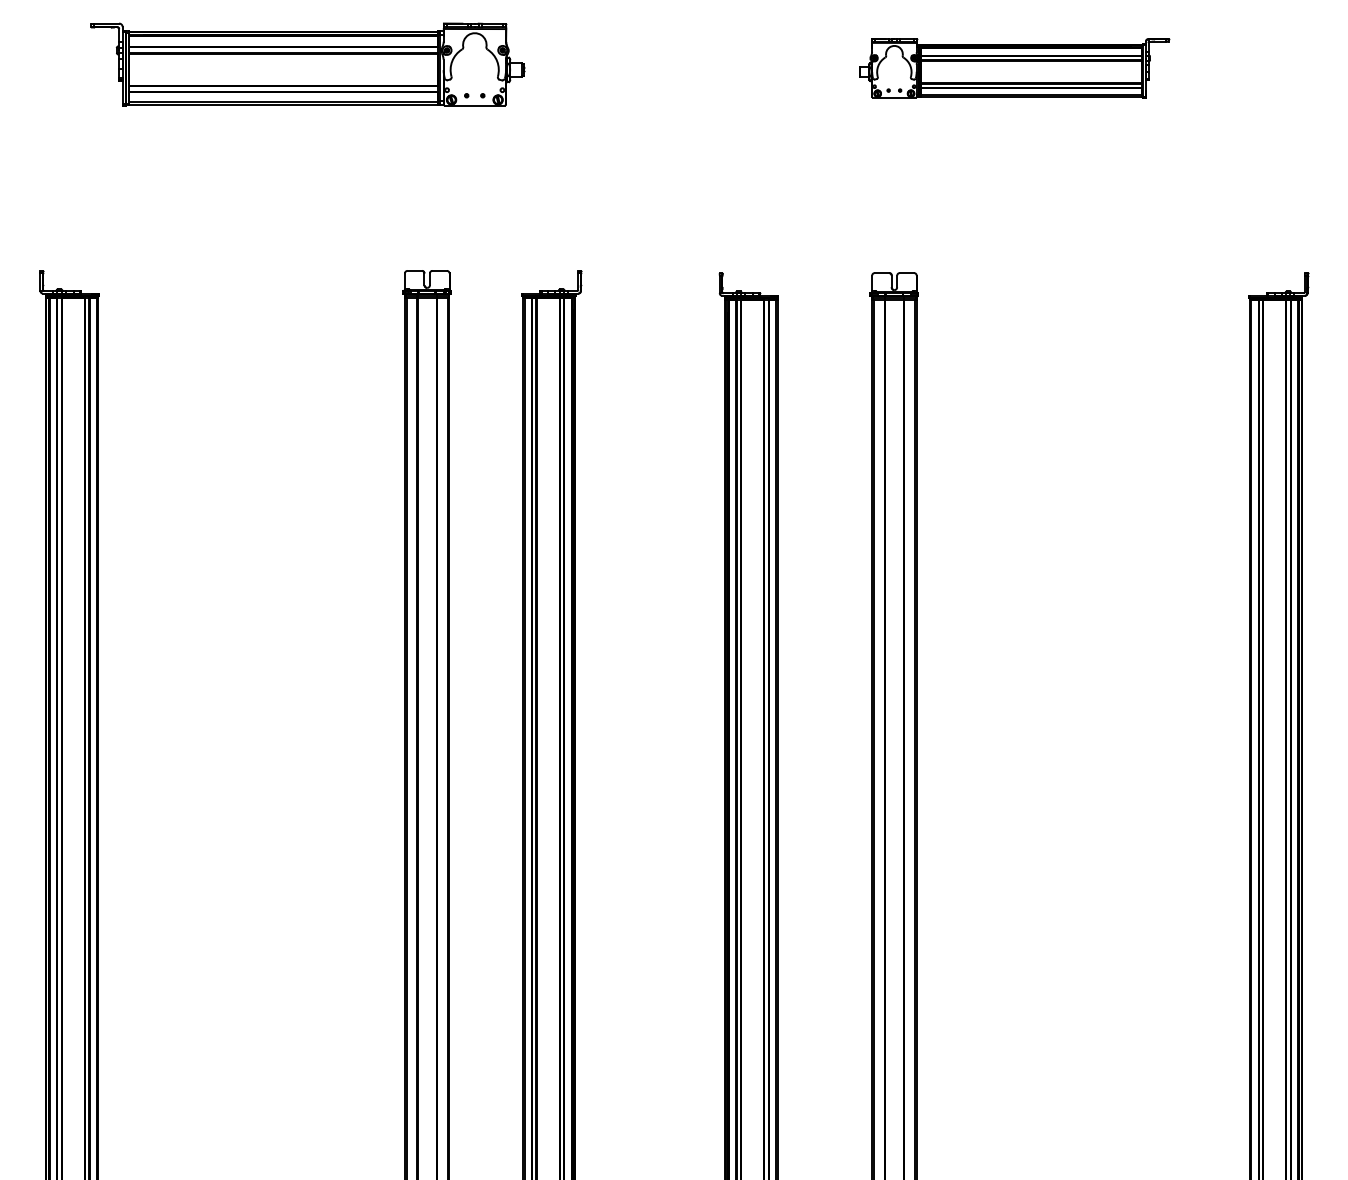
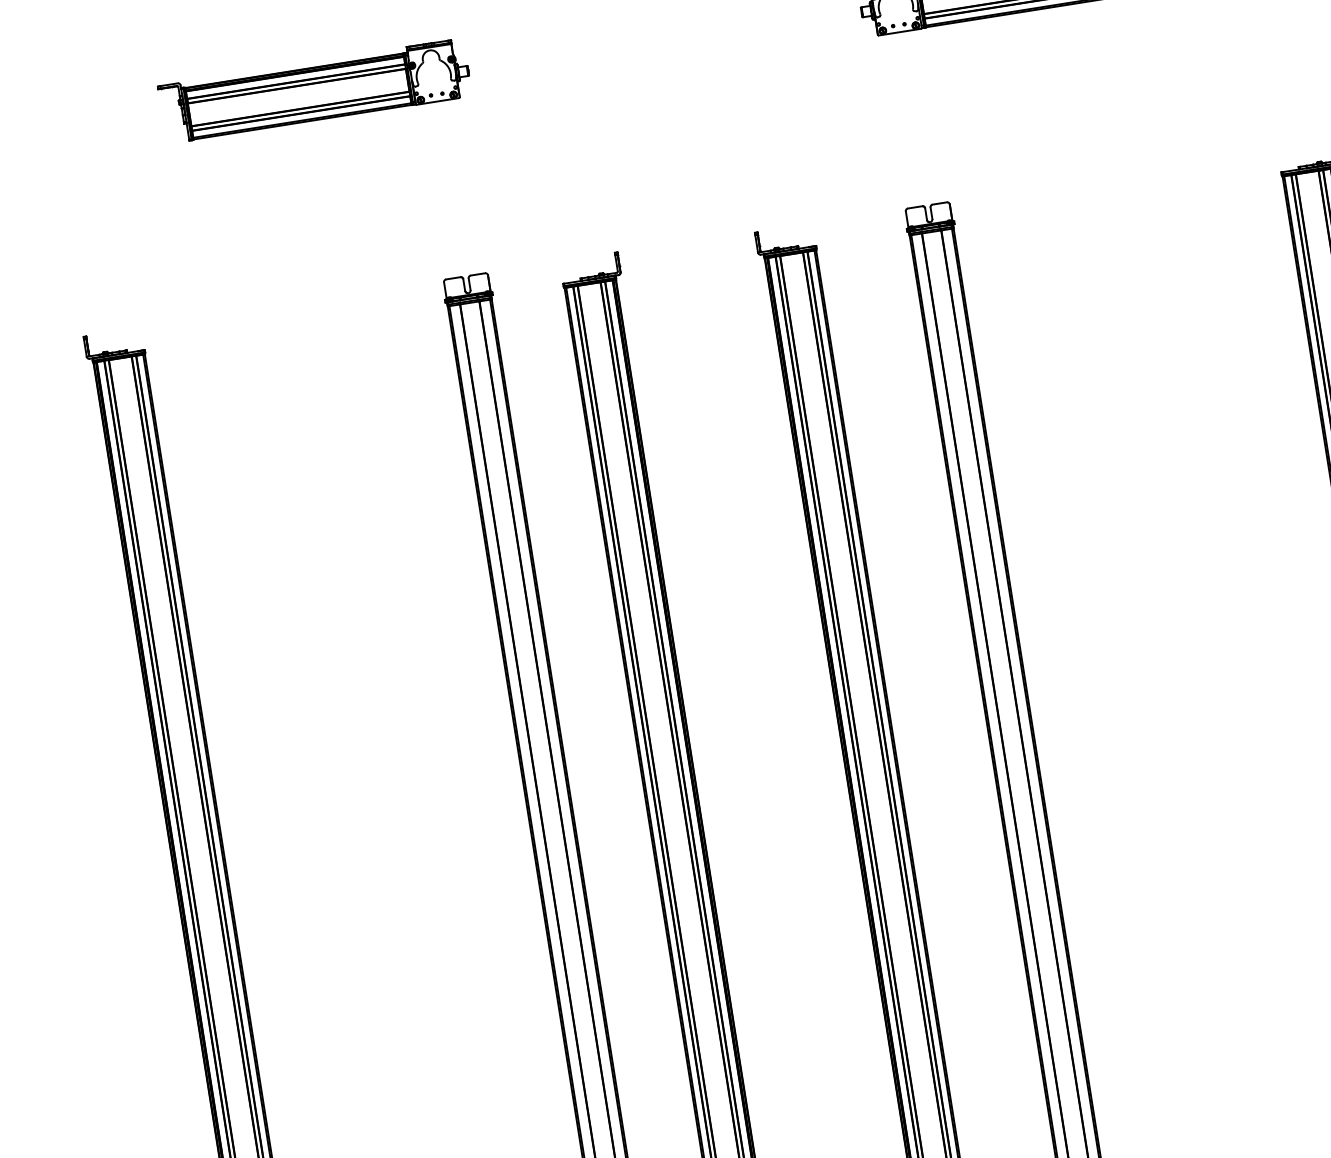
part: (307, 64) -> (315, 91), size x0.71

